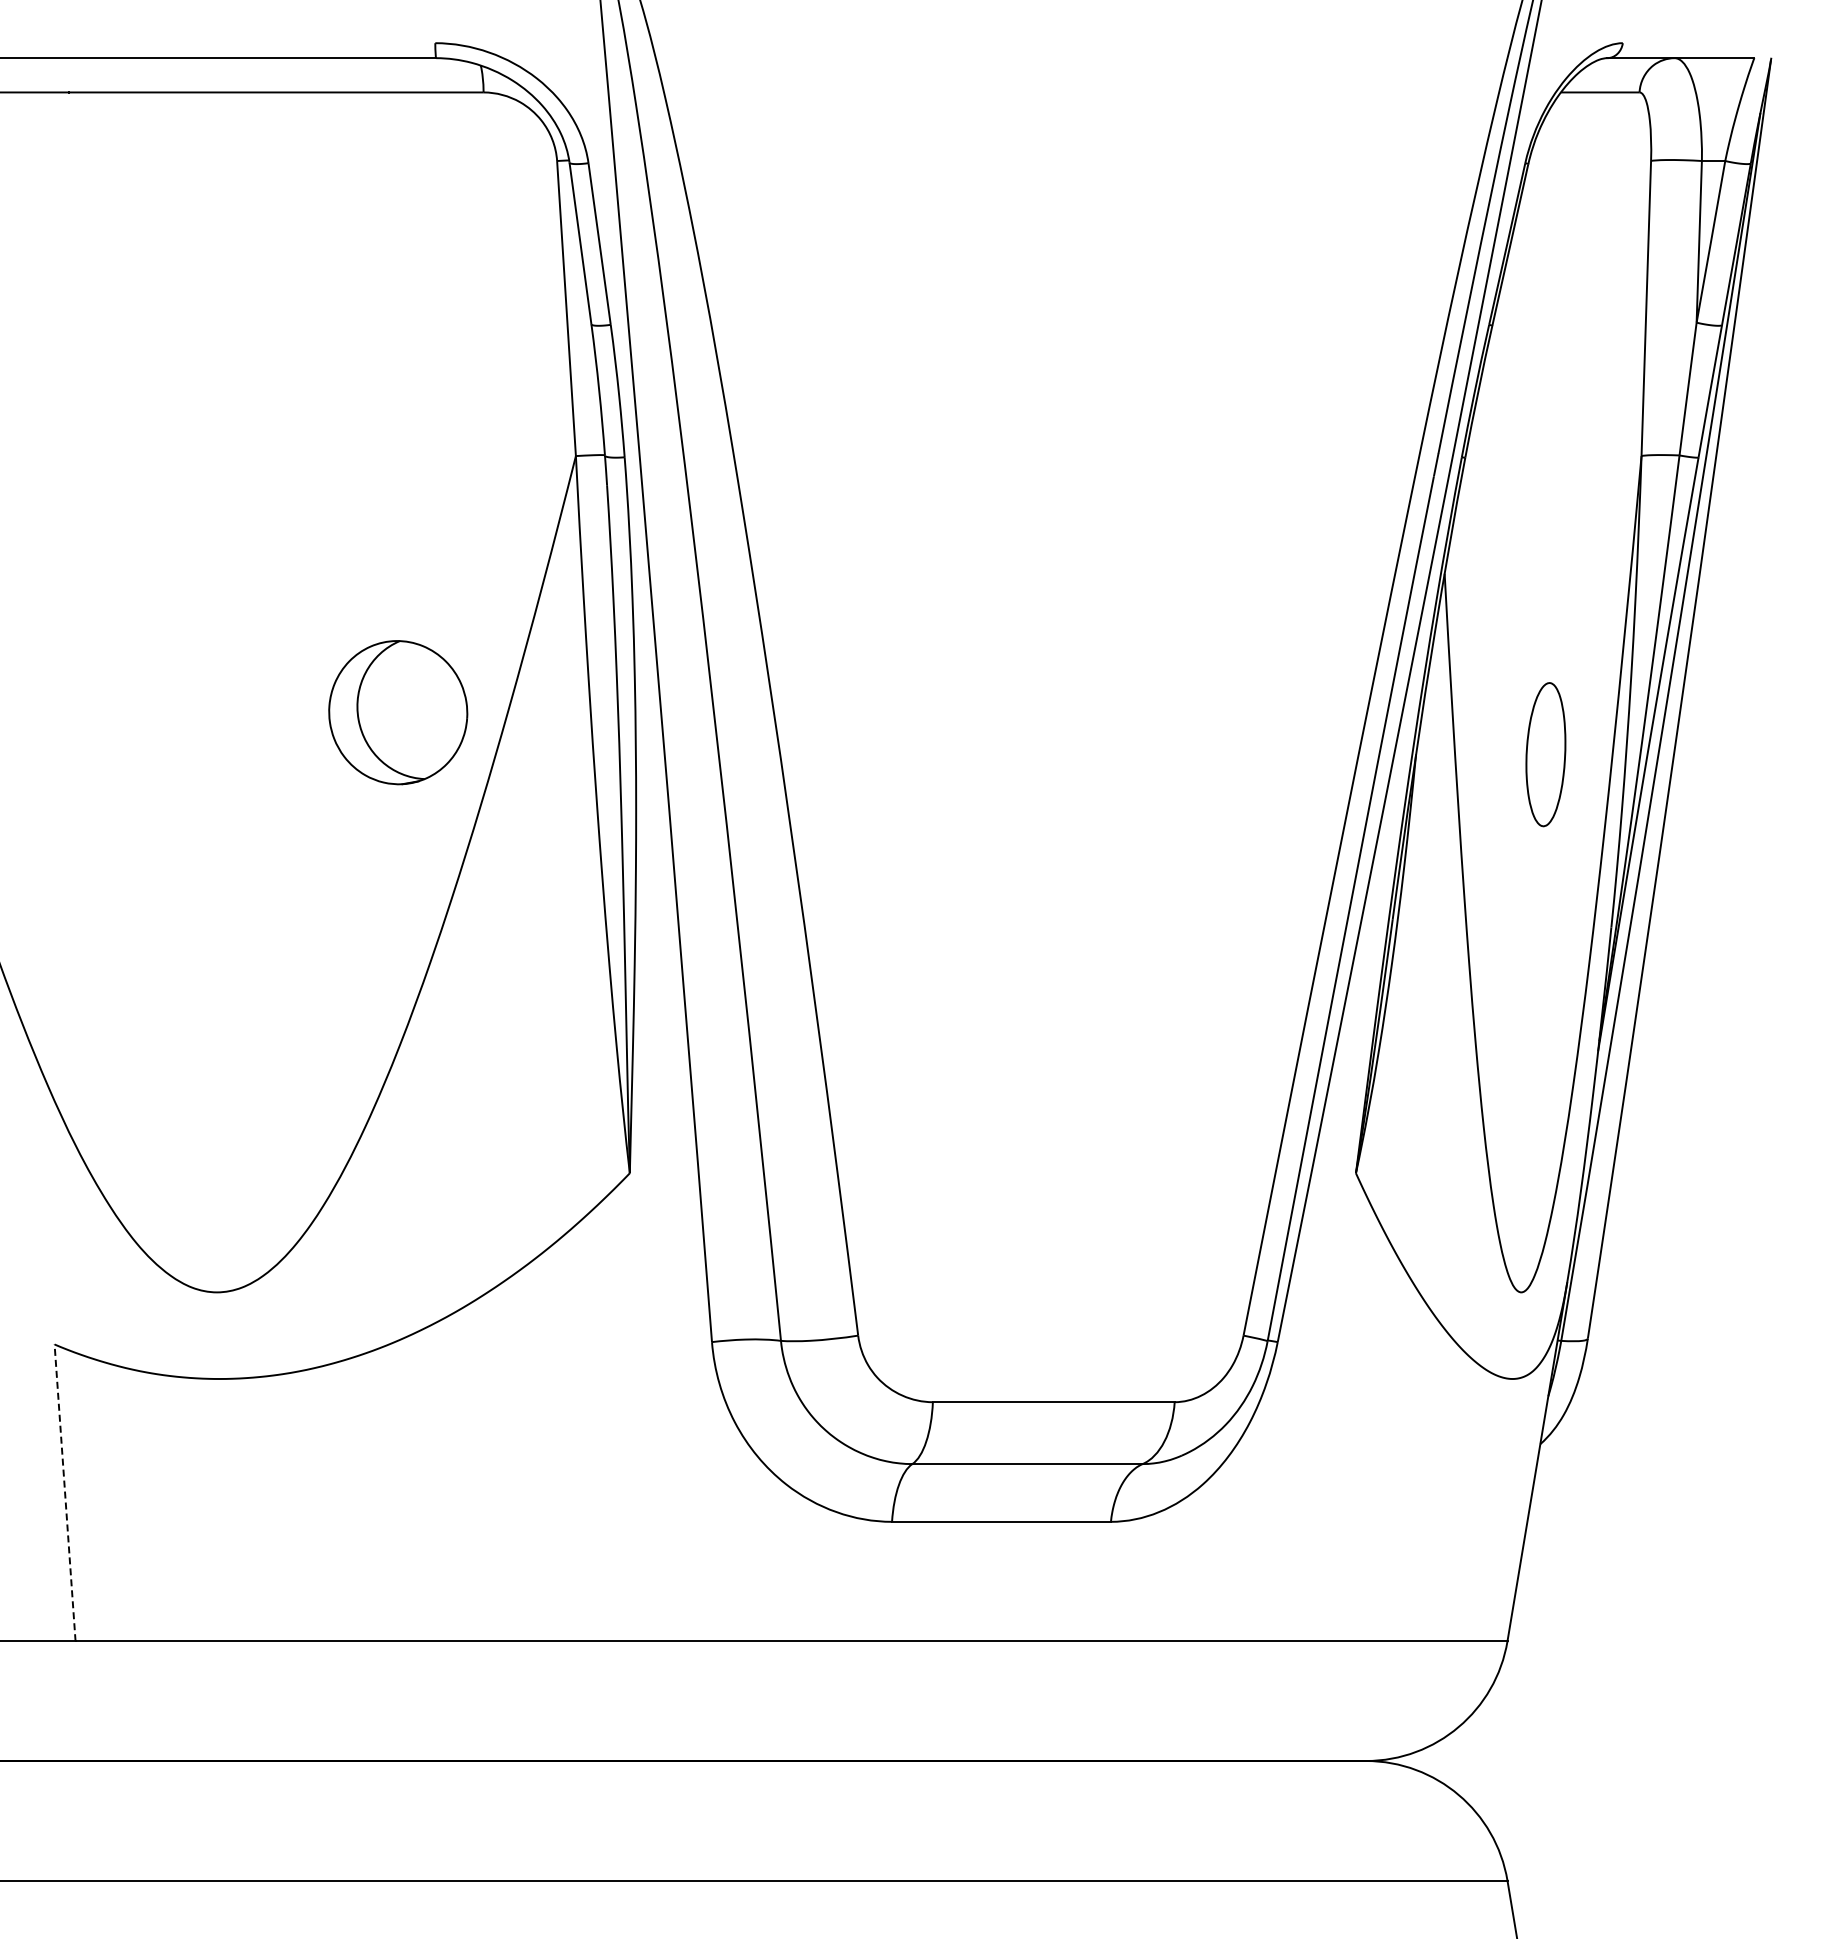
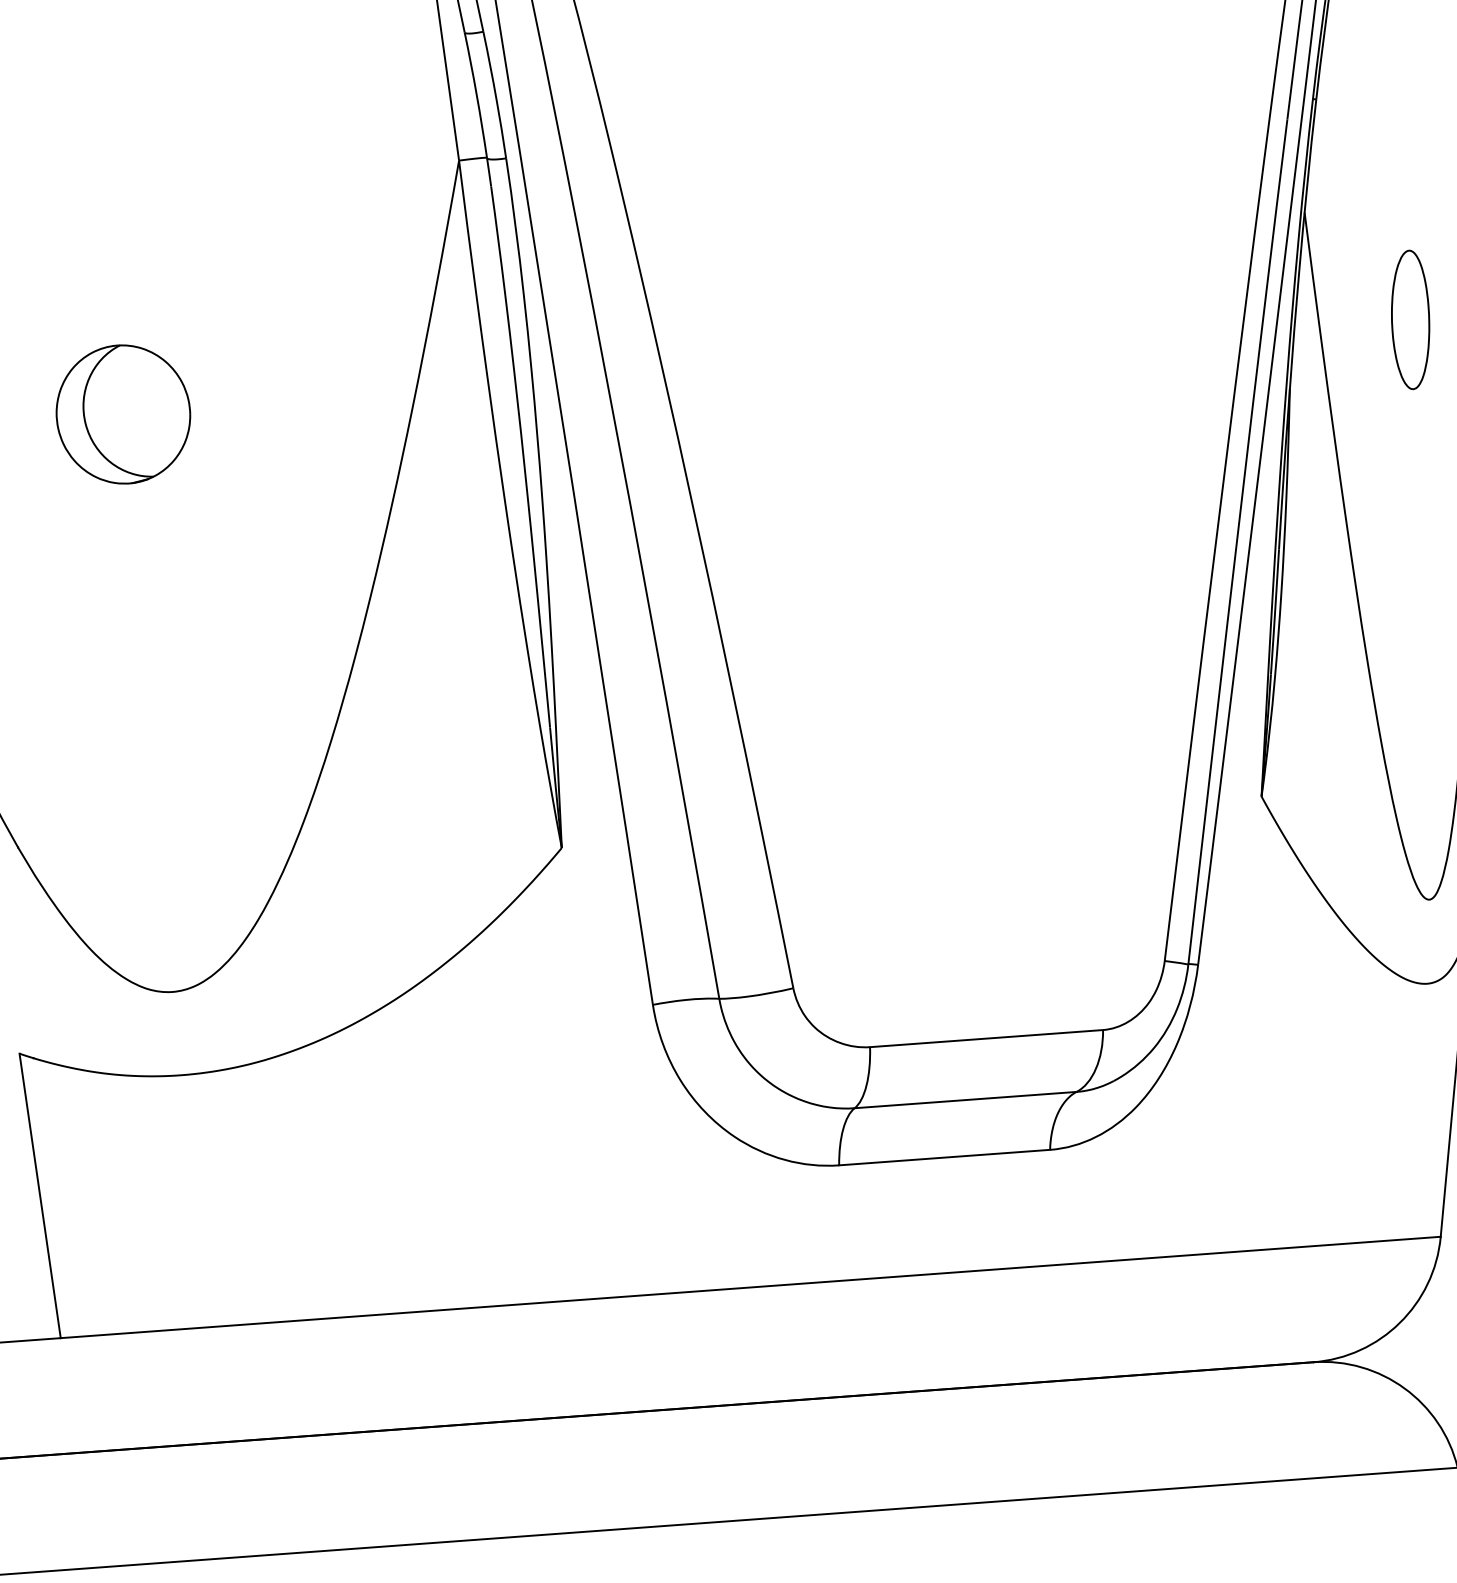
part: (398, 712) -> (123, 414), moved
part: (1545, 754) -> (1410, 319), moved
line: (65, 1492) -> (40, 1195), dashed -> solid

